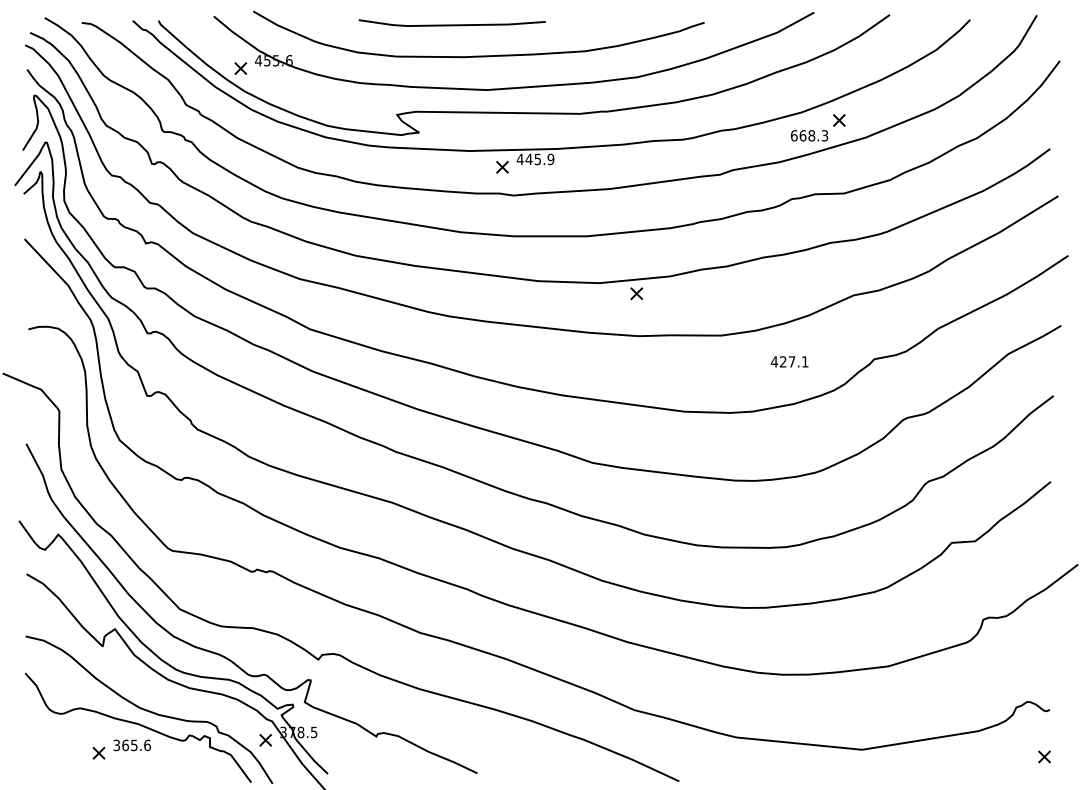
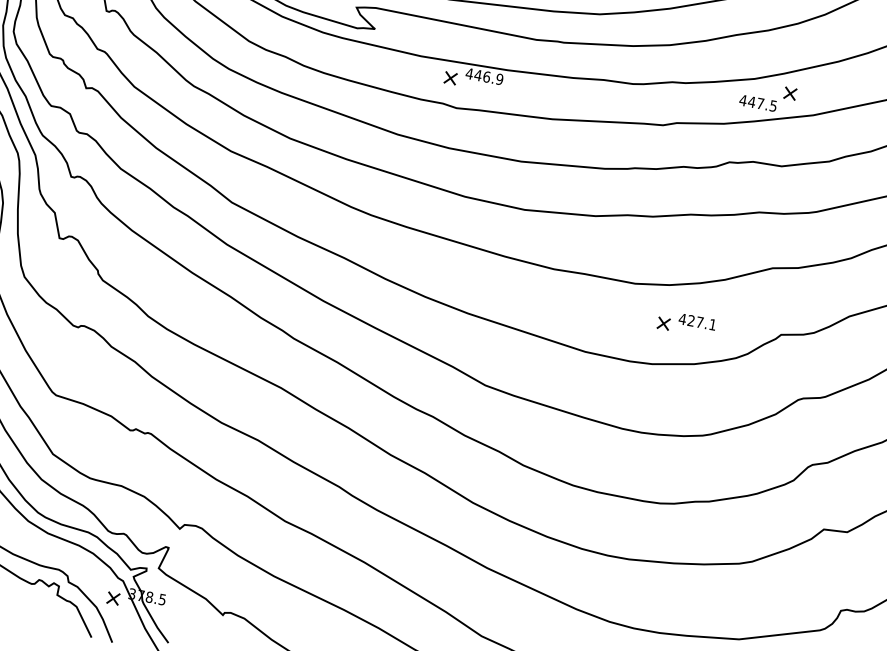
text: (809, 135) -> (758, 103), 668.3 -> 447.5
text: (537, 159) -> (486, 77), 445.9 -> 446.9
part: (636, 293) -> (663, 323), moved

